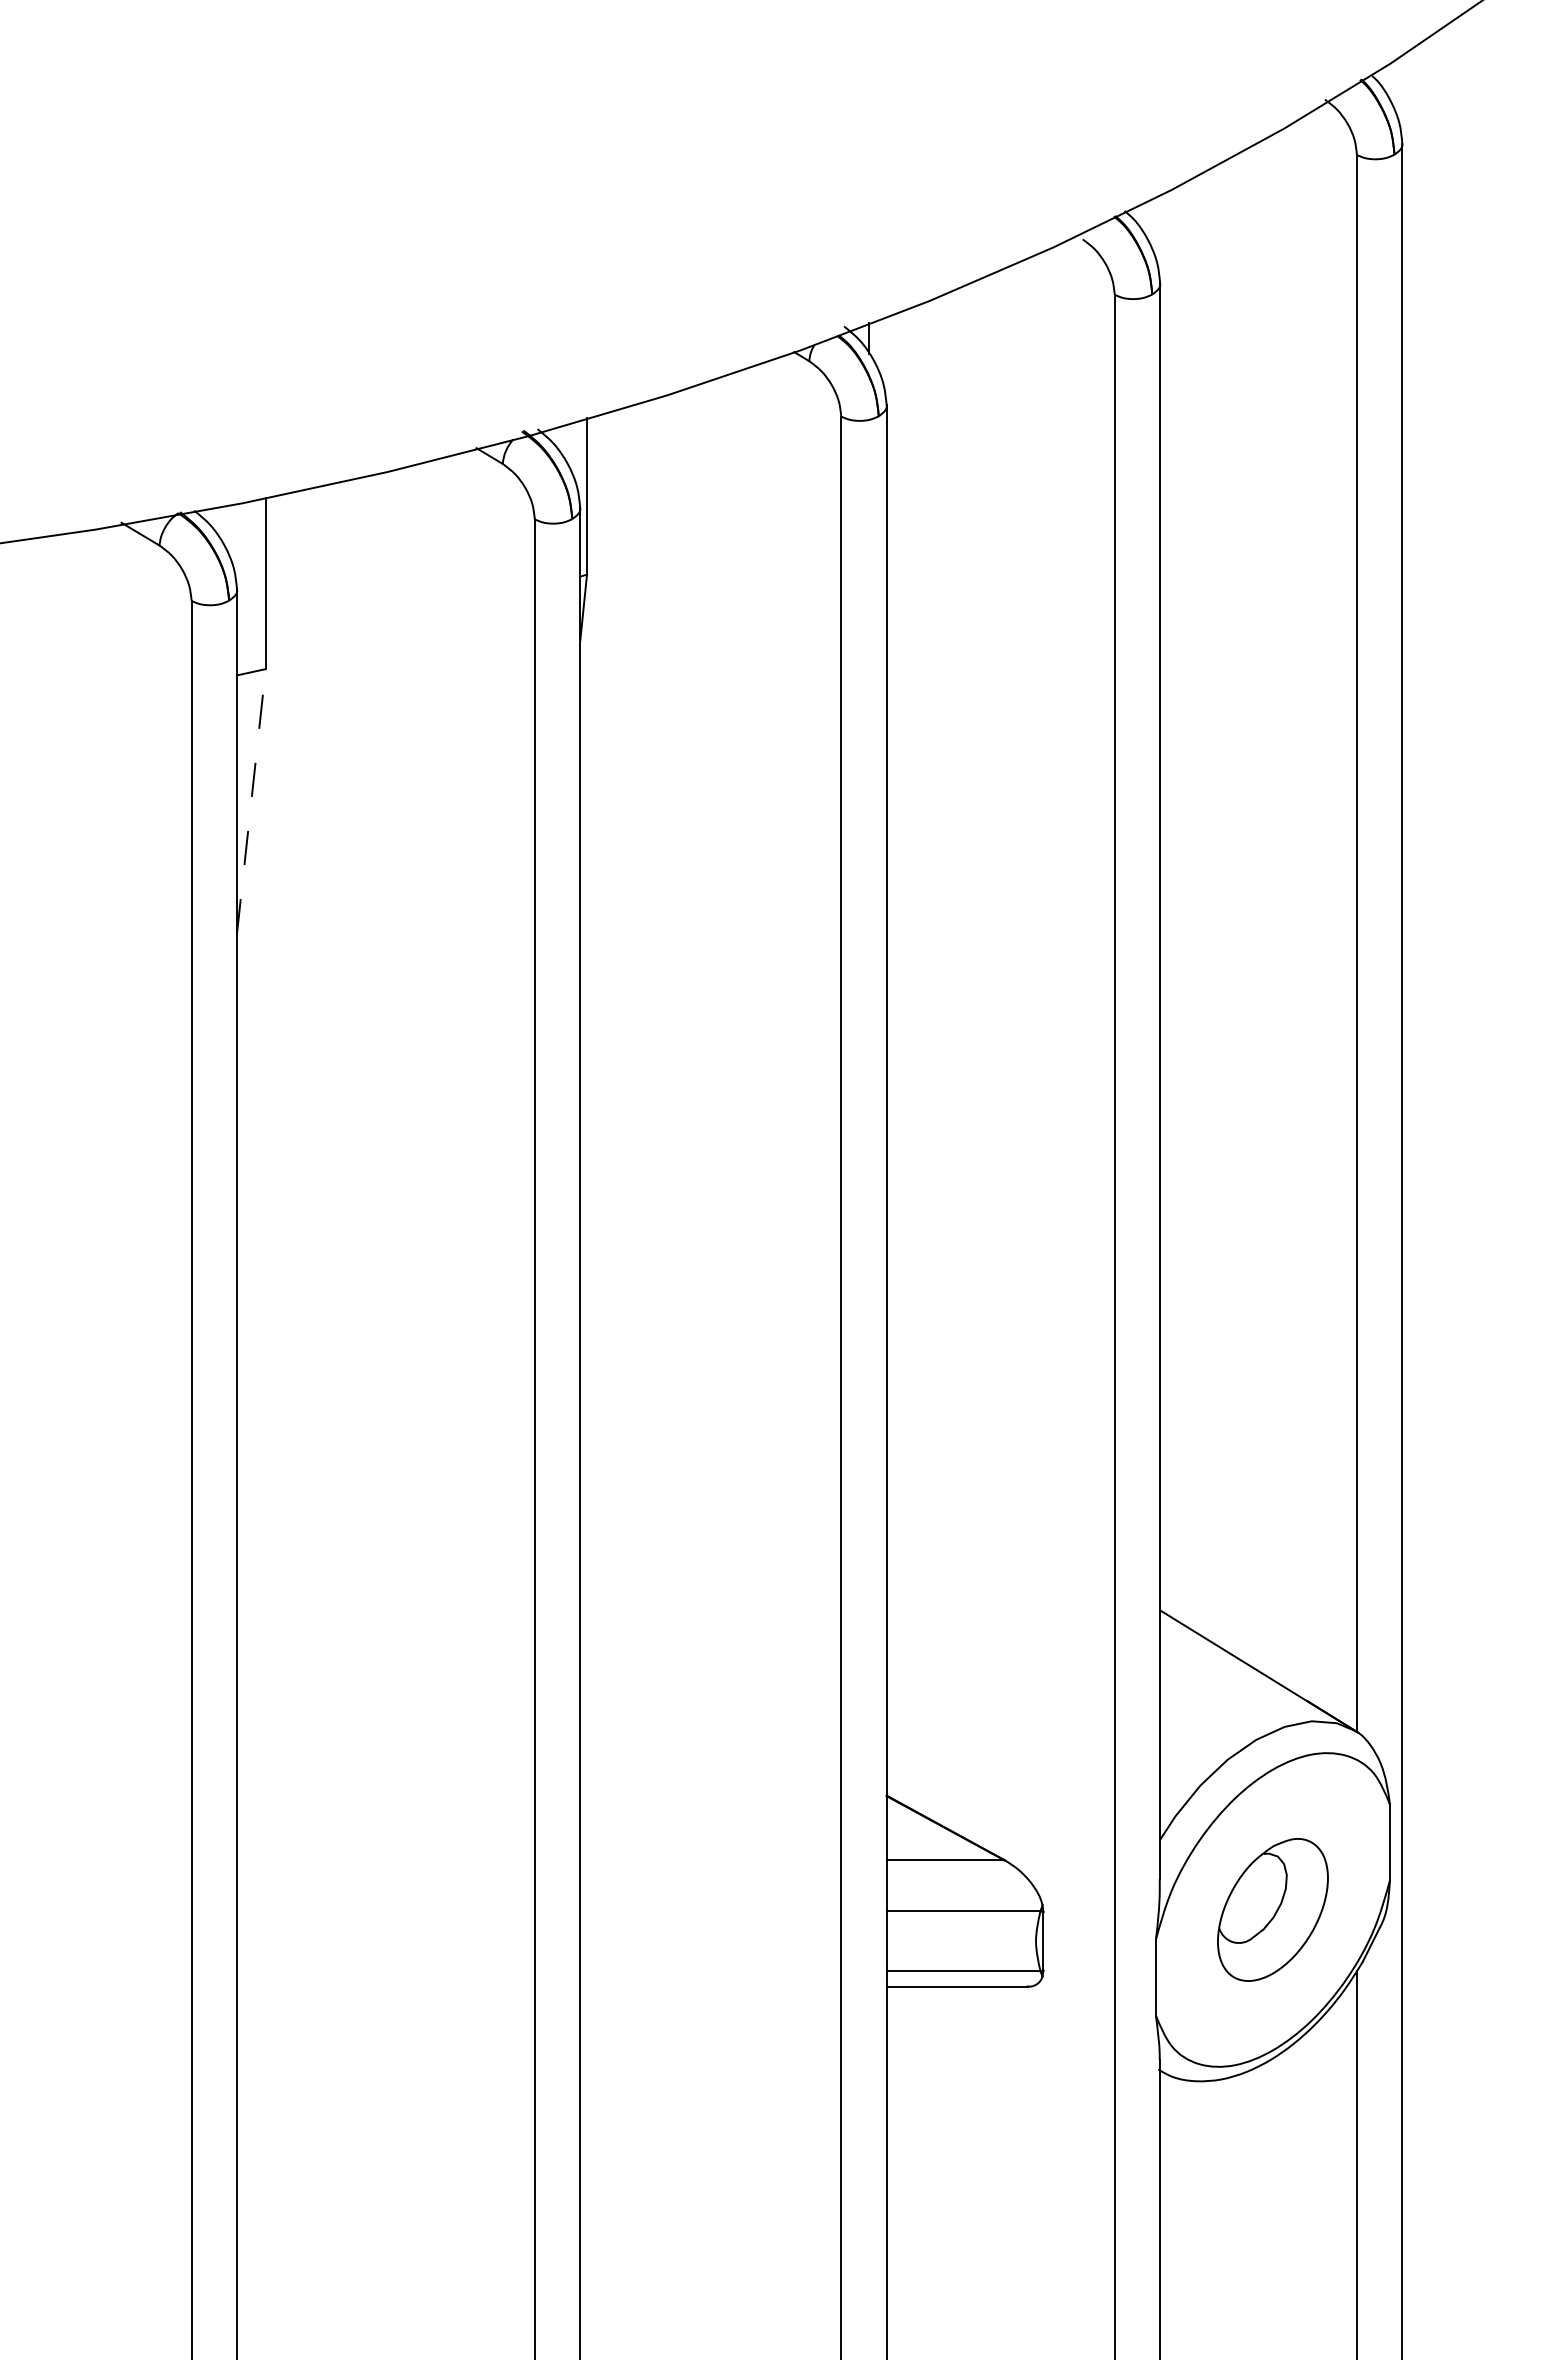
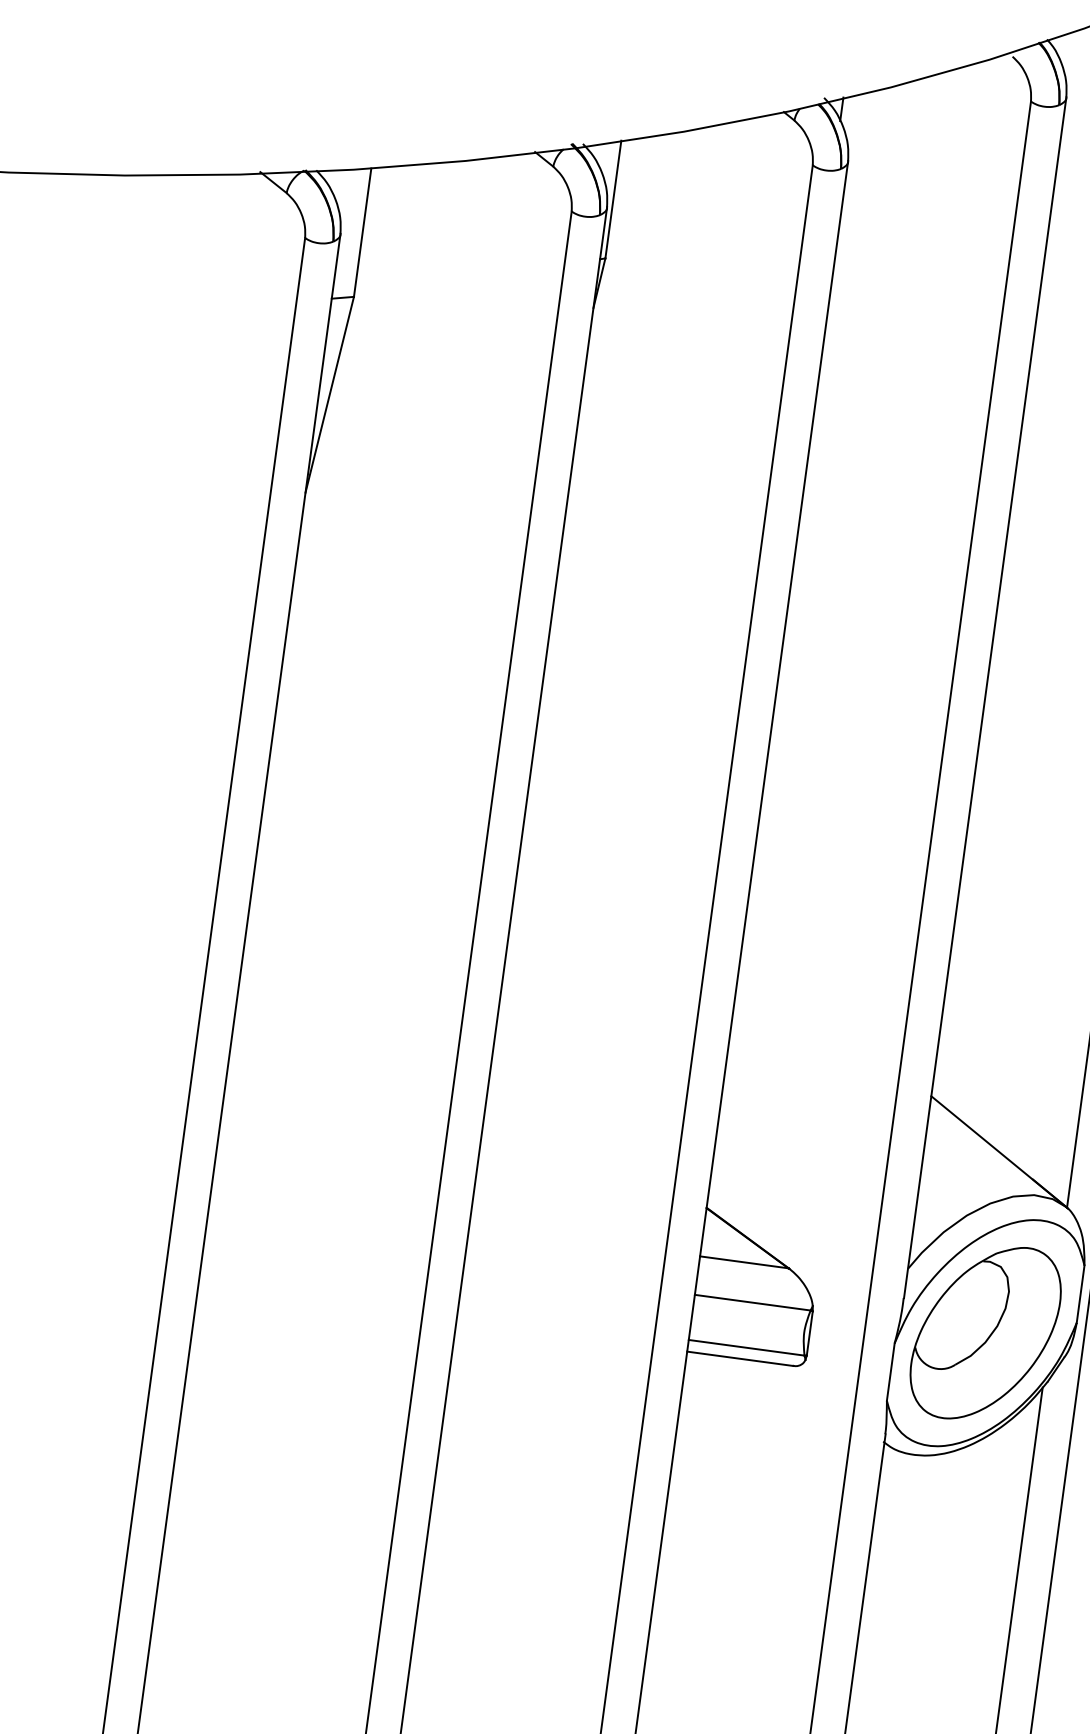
line: (251, 801) -> (329, 395), dashed -> solid
part: (1272, 1909) -> (985, 1332), size x1.67

